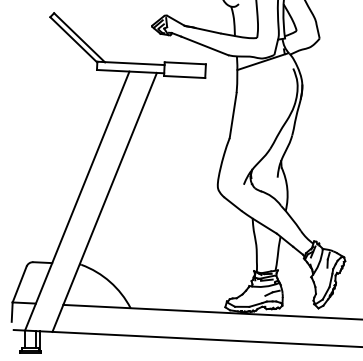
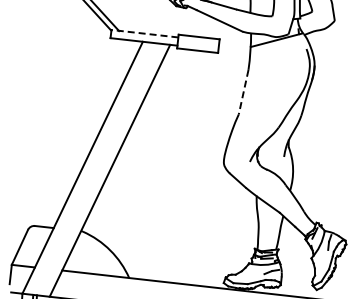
line: (131, 63) -> (145, 33), solid -> dashed
line: (233, 115) -> (243, 92), solid -> dashed

